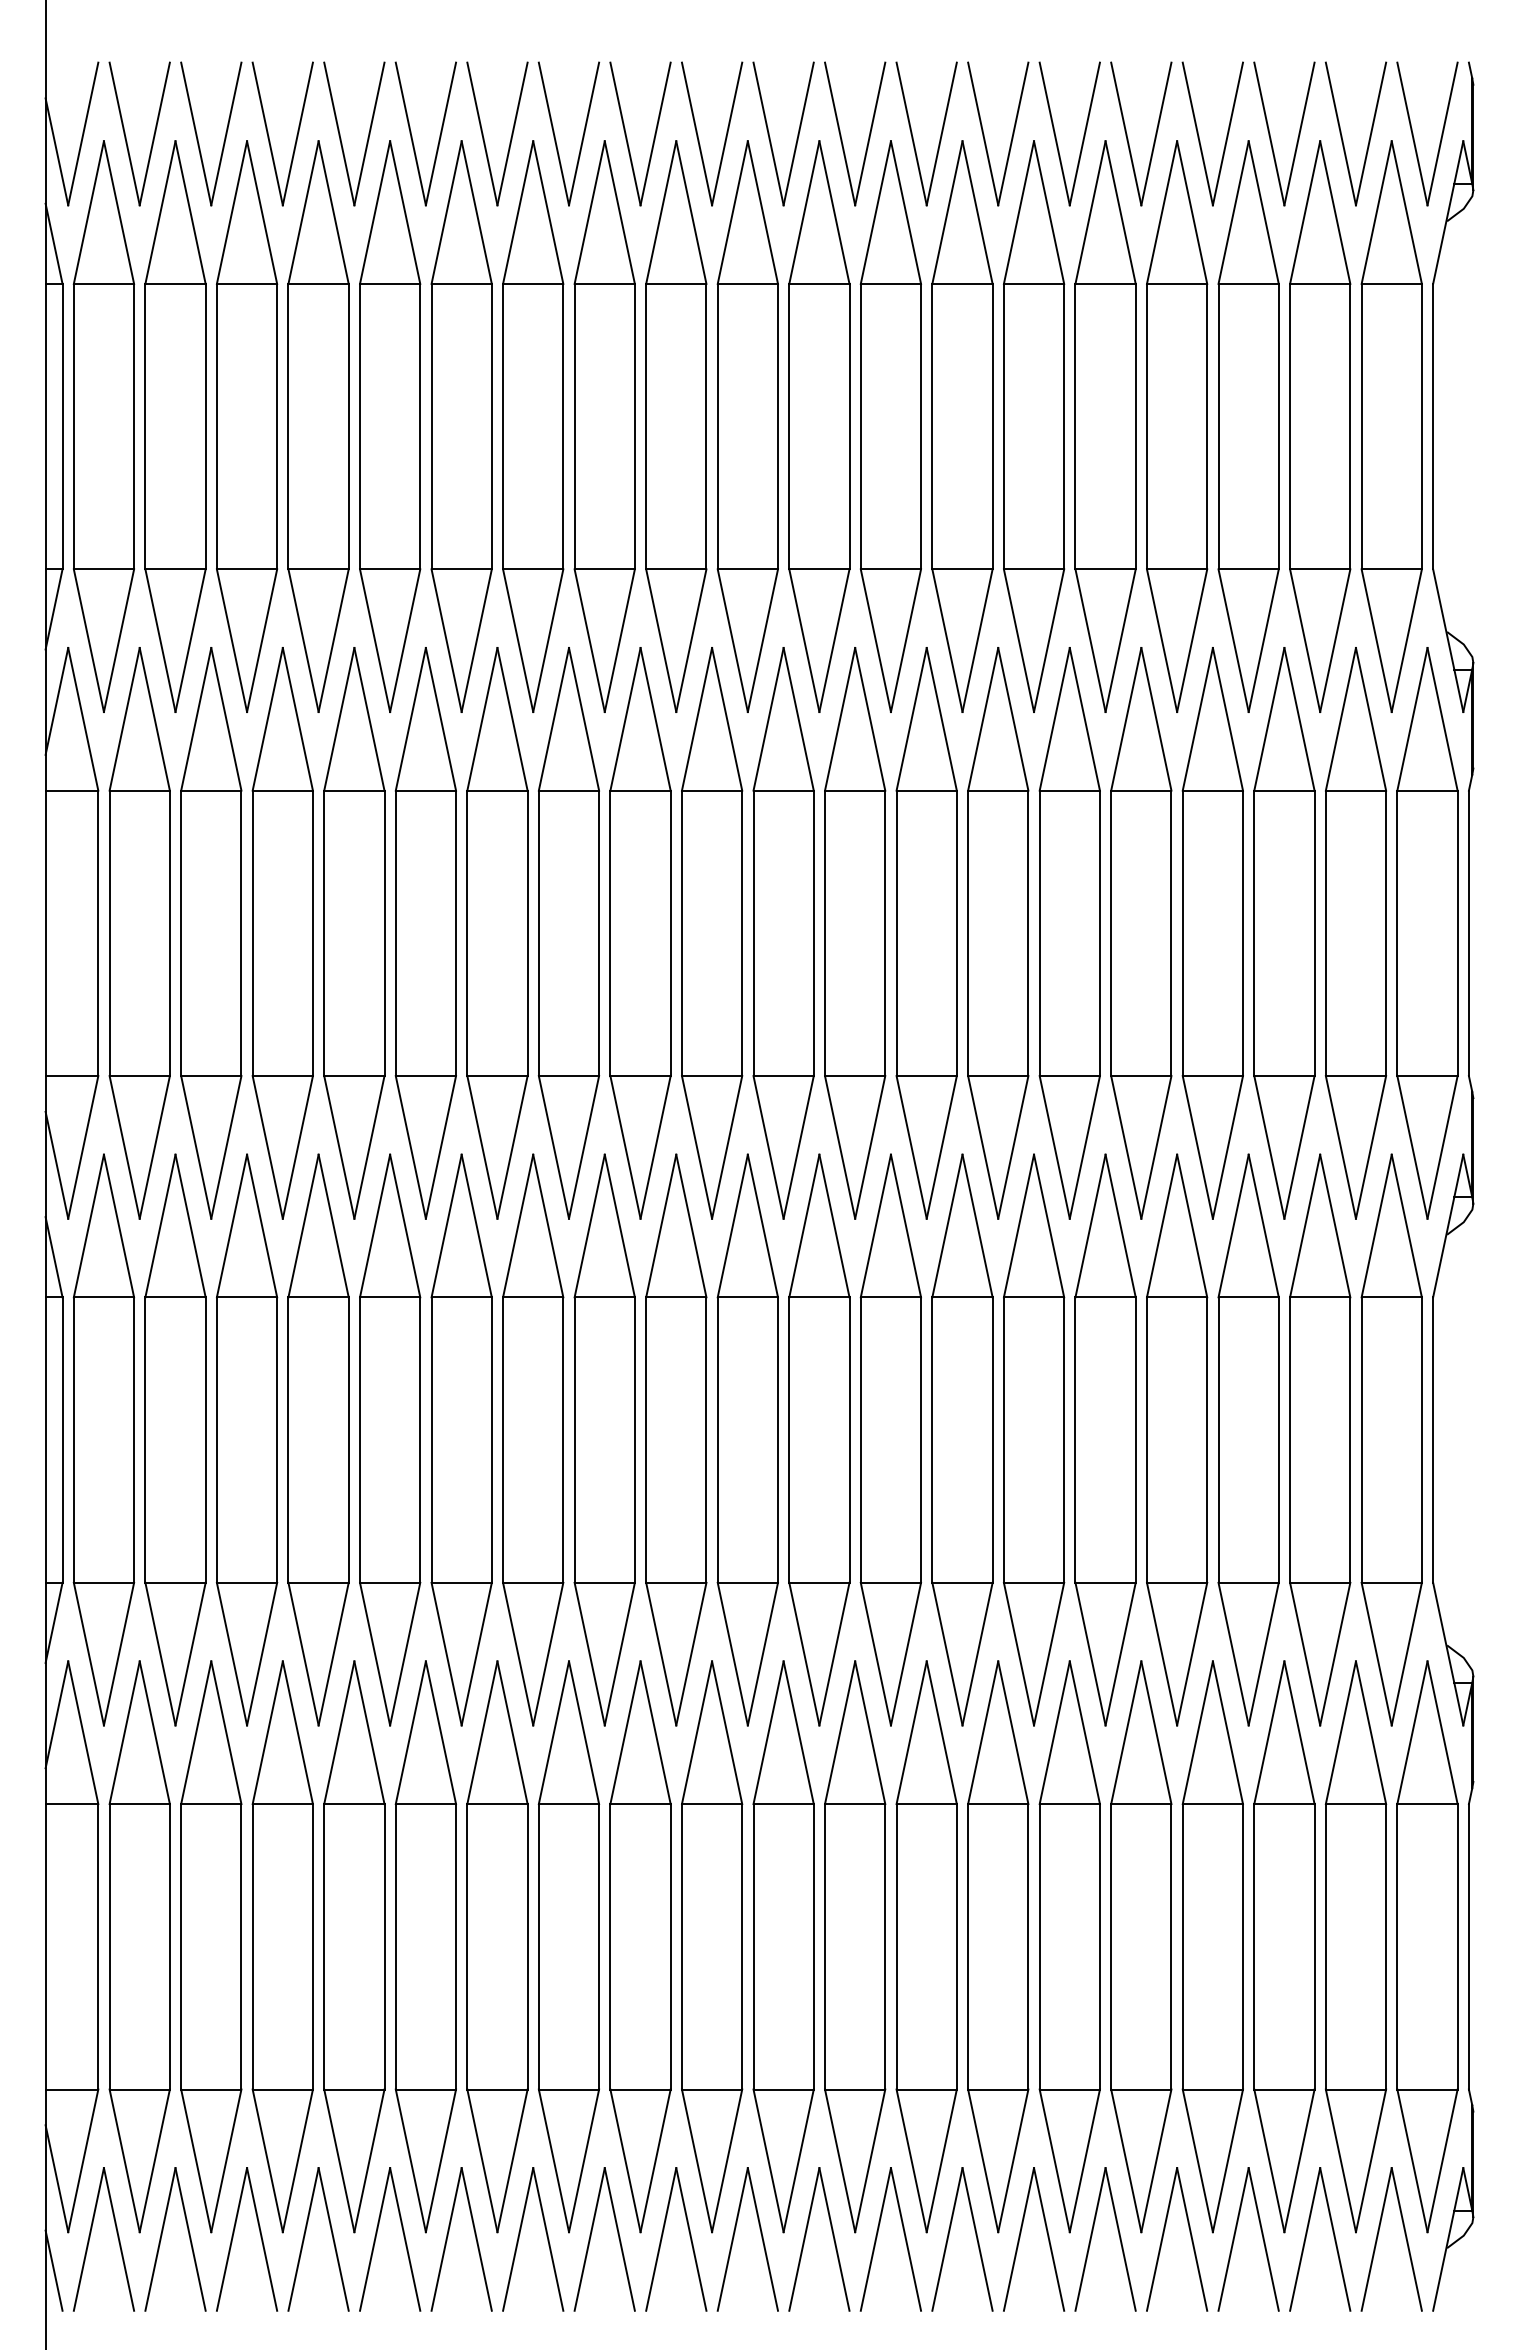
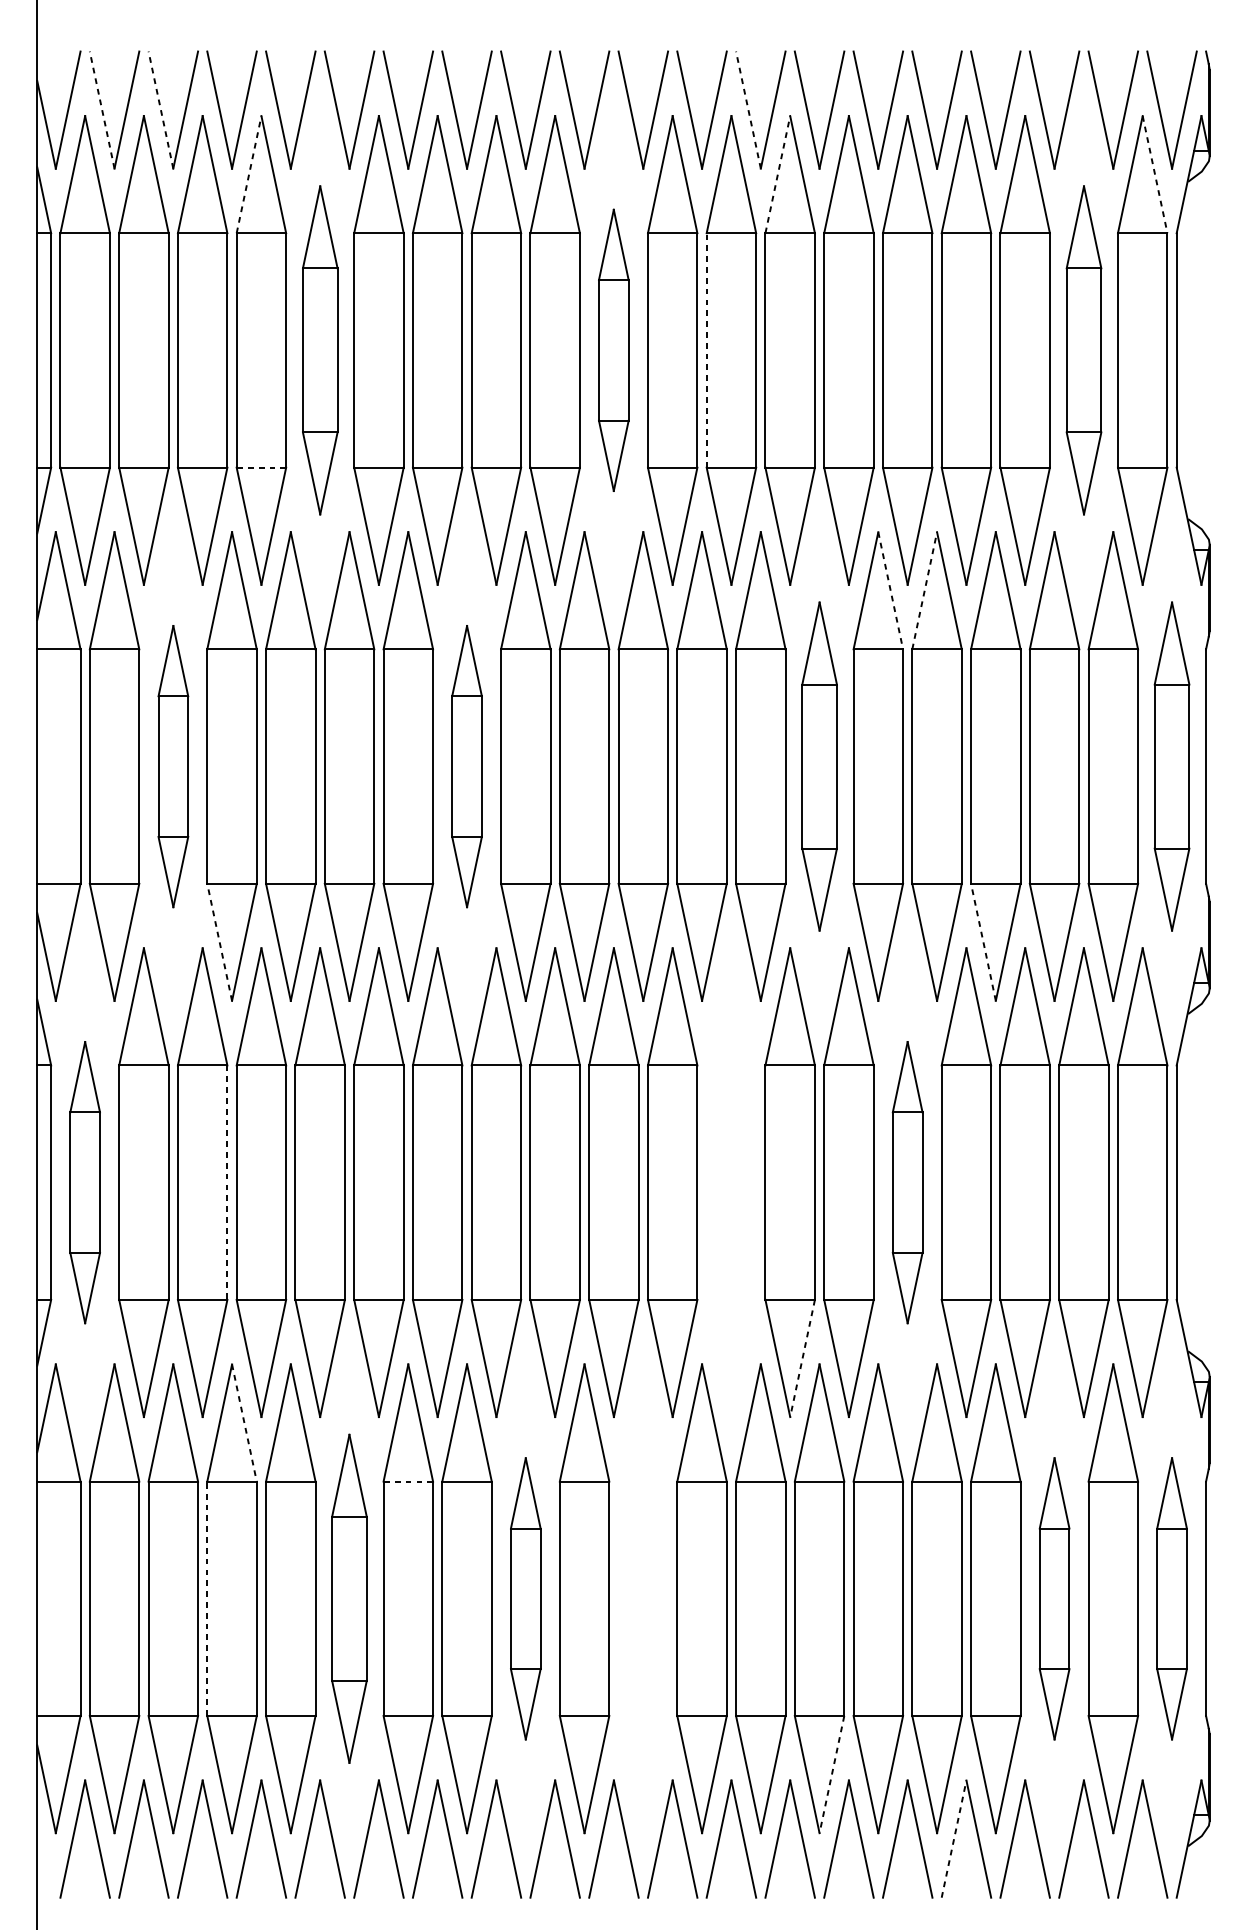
line: (124, 134) -> (102, 110), solid -> dashed
line: (196, 134) -> (161, 110), solid -> dashed
line: (911, 134) -> (748, 110), solid -> dashed
line: (303, 212) -> (249, 174), solid -> dashed
line: (947, 212) -> (777, 174), solid -> dashed
line: (1406, 212) -> (1154, 174), solid -> dashed
part: (390, 426) -> (320, 350), size x0.7
part: (747, 426) -> (613, 350), size x0.6
line: (860, 426) -> (706, 350), solid -> dashed
part: (1320, 426) -> (1084, 350), size x0.7
line: (318, 569) -> (261, 467), solid -> dashed
line: (1084, 719) -> (890, 590), solid -> dashed
line: (1126, 719) -> (924, 590), solid -> dashed
part: (211, 933) -> (173, 766), size x0.6
part: (568, 933) -> (466, 766), size x0.6
part: (998, 933) -> (819, 766), size x0.7
part: (1427, 933) -> (1172, 766), size x0.7
line: (267, 1147) -> (219, 942), solid -> dashed
line: (1197, 1147) -> (983, 942), solid -> dashed
part: (103, 1439) -> (84, 1182), size x0.6
part: (890, 1439) -> (731, 1182), removed
part: (1105, 1439) -> (907, 1182), size x0.6
line: (277, 1440) -> (227, 1183), solid -> dashed
line: (977, 1654) -> (802, 1358), solid -> dashed
line: (297, 1732) -> (244, 1422), solid -> dashed
line: (496, 1804) -> (407, 1481), solid -> dashed
line: (252, 1946) -> (207, 1598), solid -> dashed
part: (425, 1946) -> (349, 1598), size x0.7
part: (640, 1946) -> (525, 1598), size x0.6
part: (783, 1946) -> (643, 1598), removed
part: (1284, 1946) -> (1054, 1598), size x0.6
part: (1427, 1946) -> (1172, 1598), size x0.6
line: (1013, 2160) -> (832, 1774), solid -> dashed
line: (1162, 2239) -> (954, 1839), solid -> dashed
line: (53, 2270) -> (43, 1864), removed

